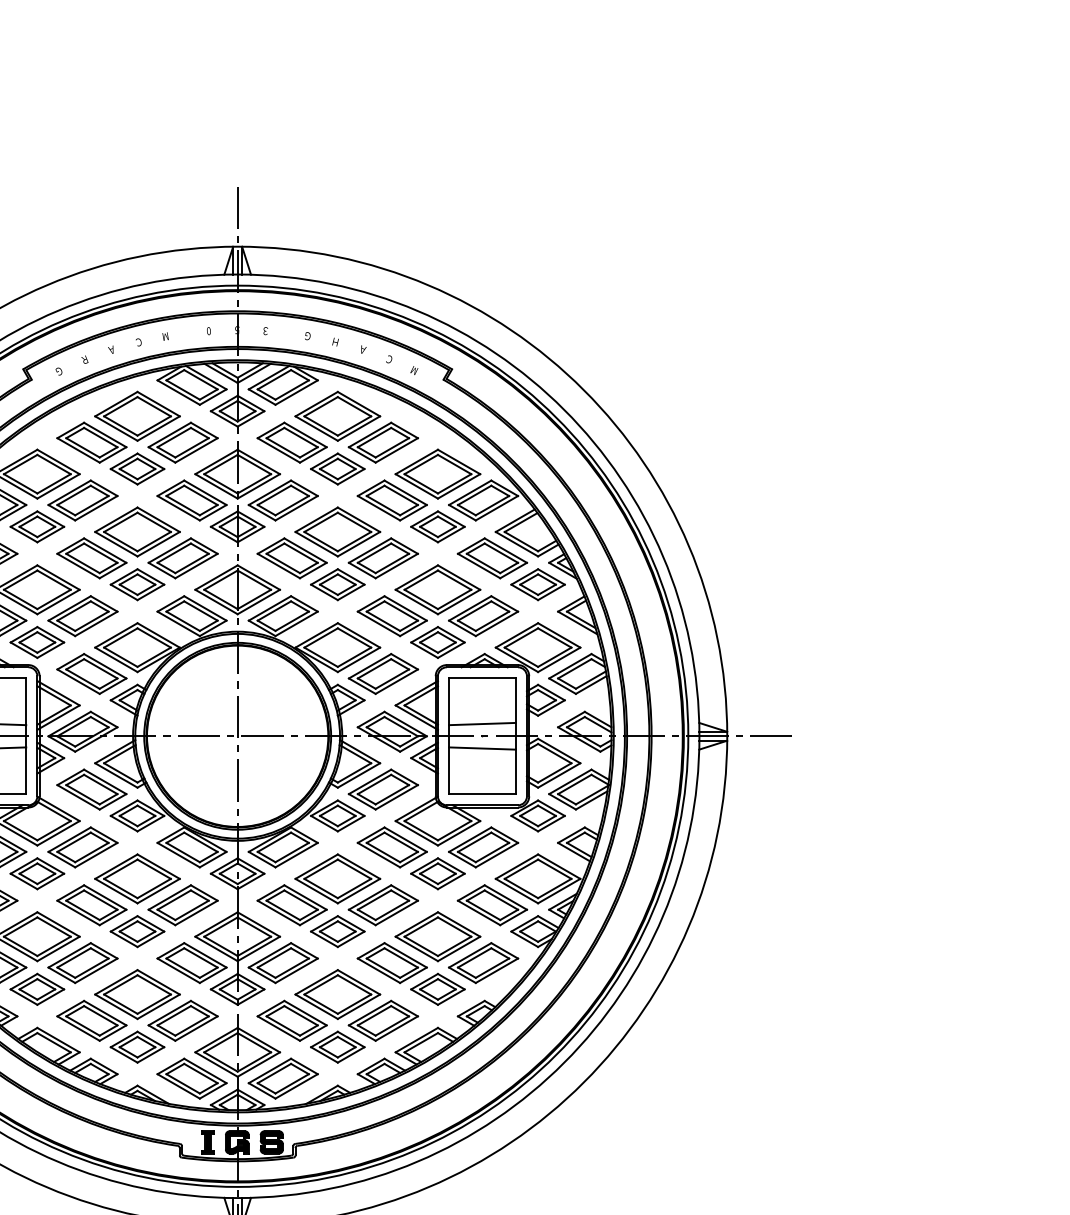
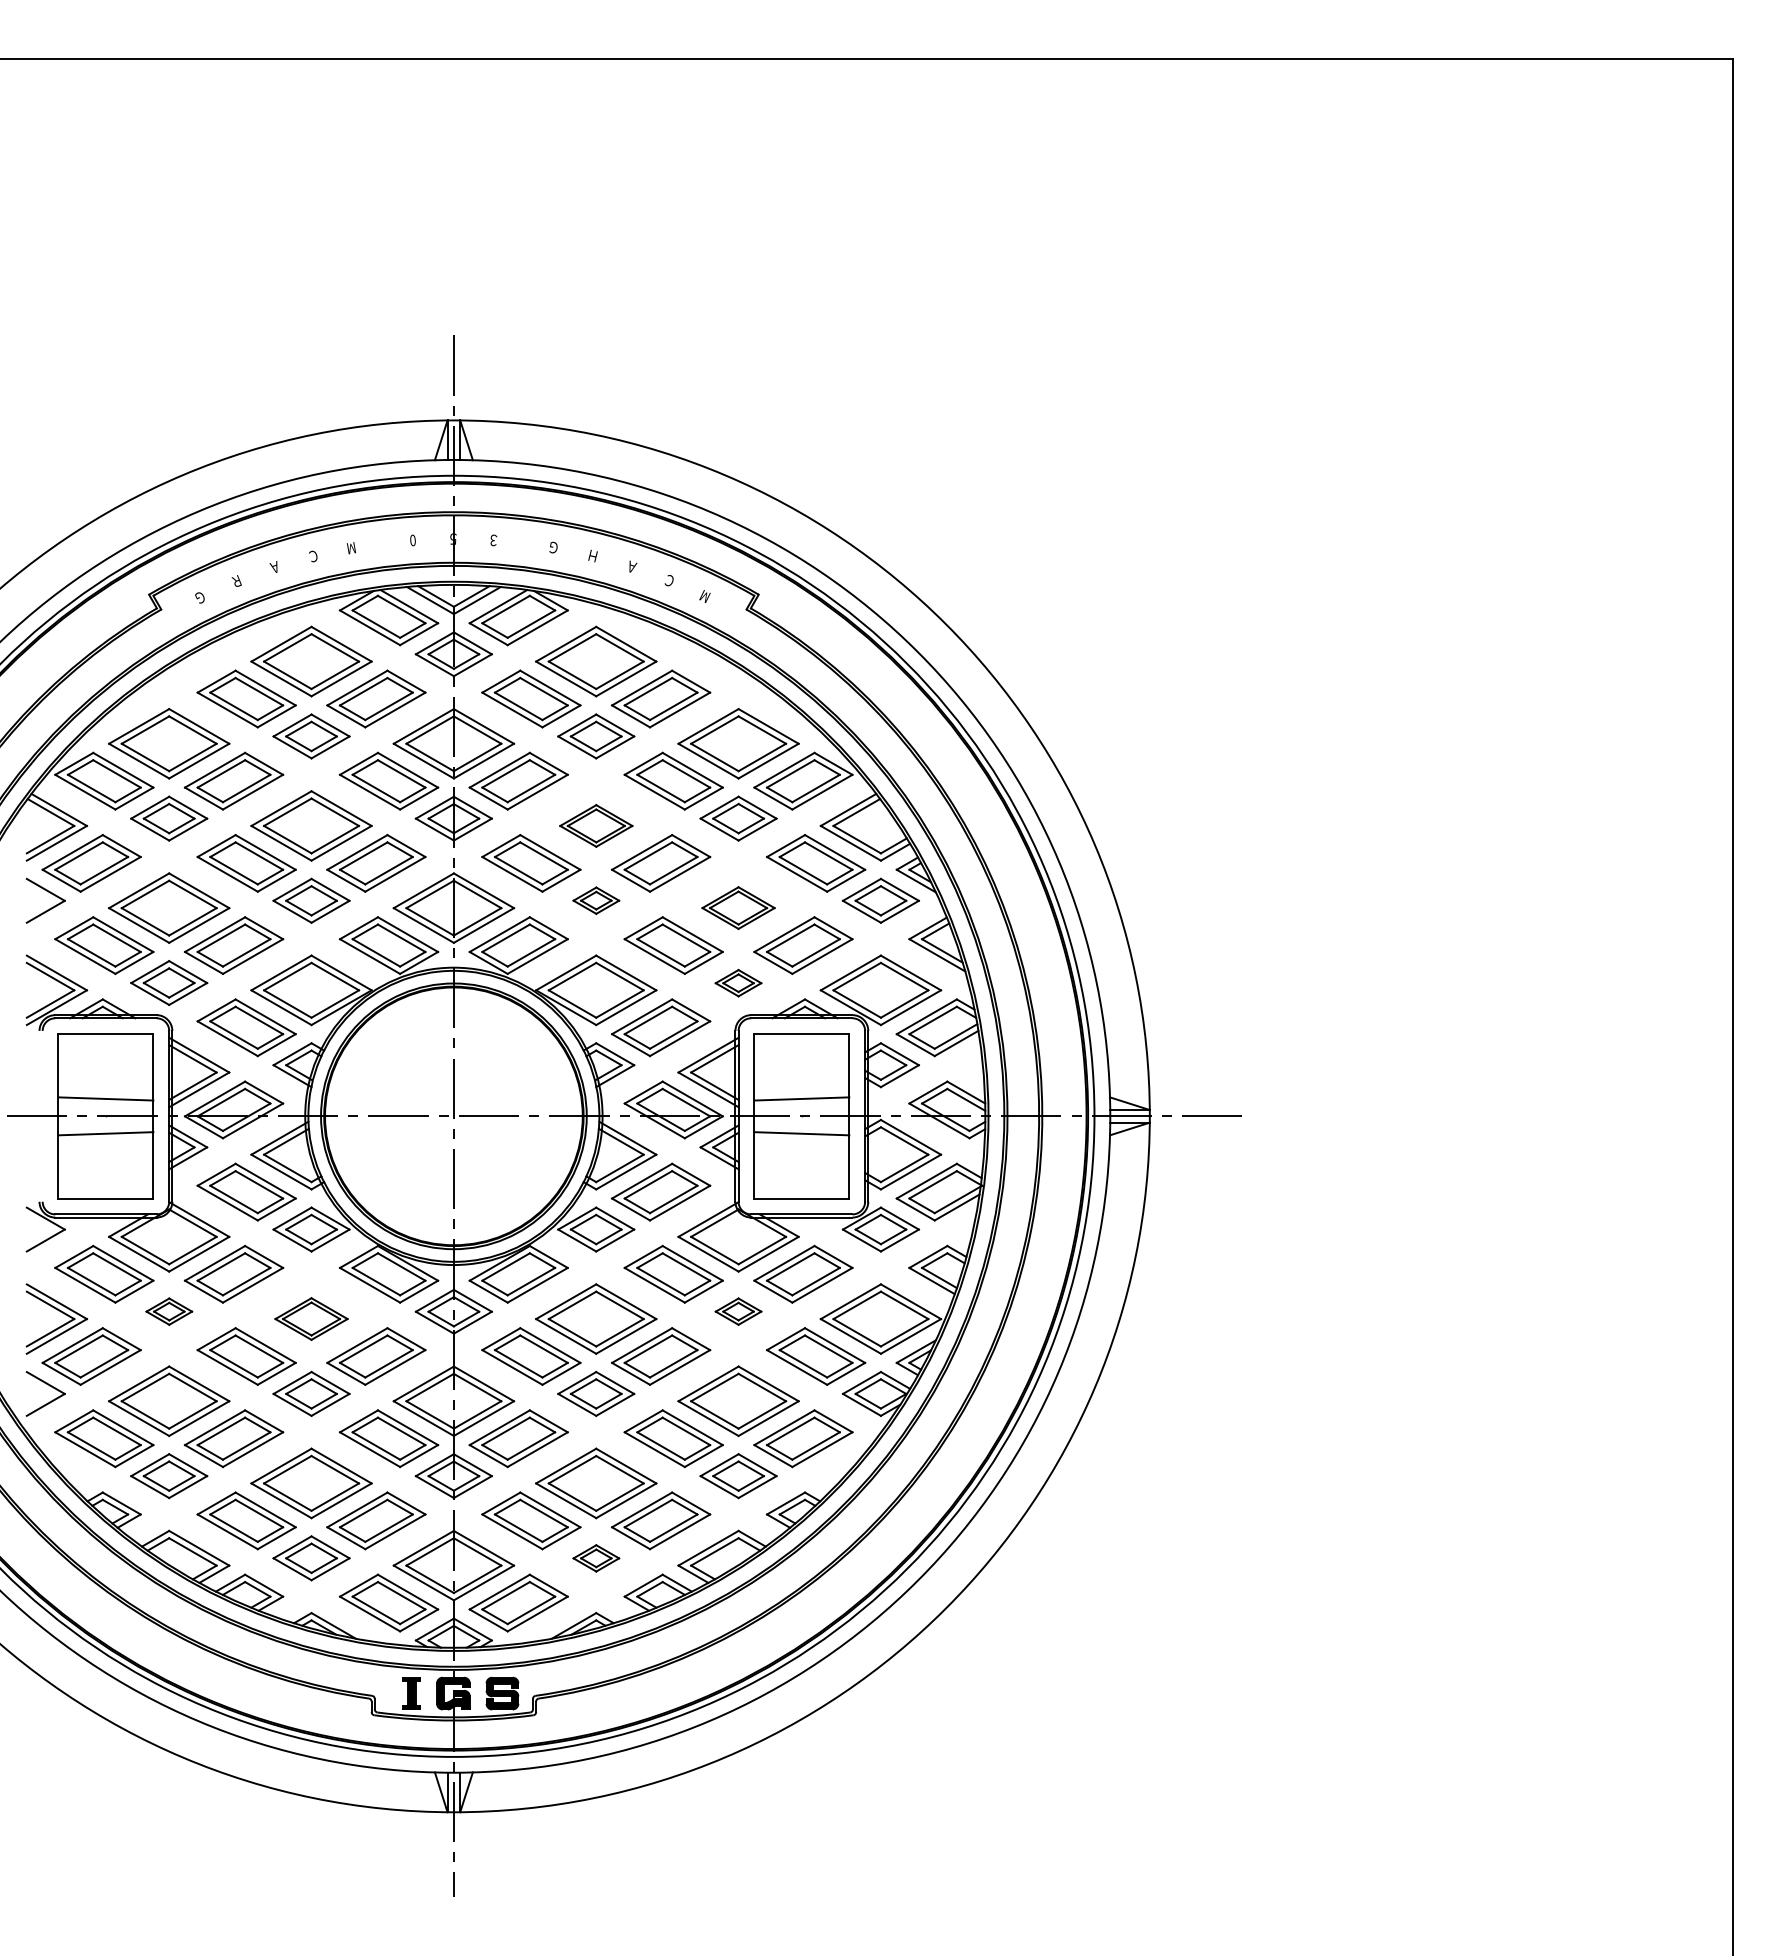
part: (337, 531) -> (596, 825), size x0.6
part: (337, 584) -> (596, 900), size x0.6
part: (437, 589) -> (738, 907), size x0.6
part: (437, 642) -> (738, 983), size x0.6
part: (37, 873) -> (169, 1311), size x0.6
part: (437, 873) -> (738, 1311), size x0.6
part: (137, 878) -> (311, 1318), size x0.6
part: (337, 1047) -> (596, 1558), size x0.6

